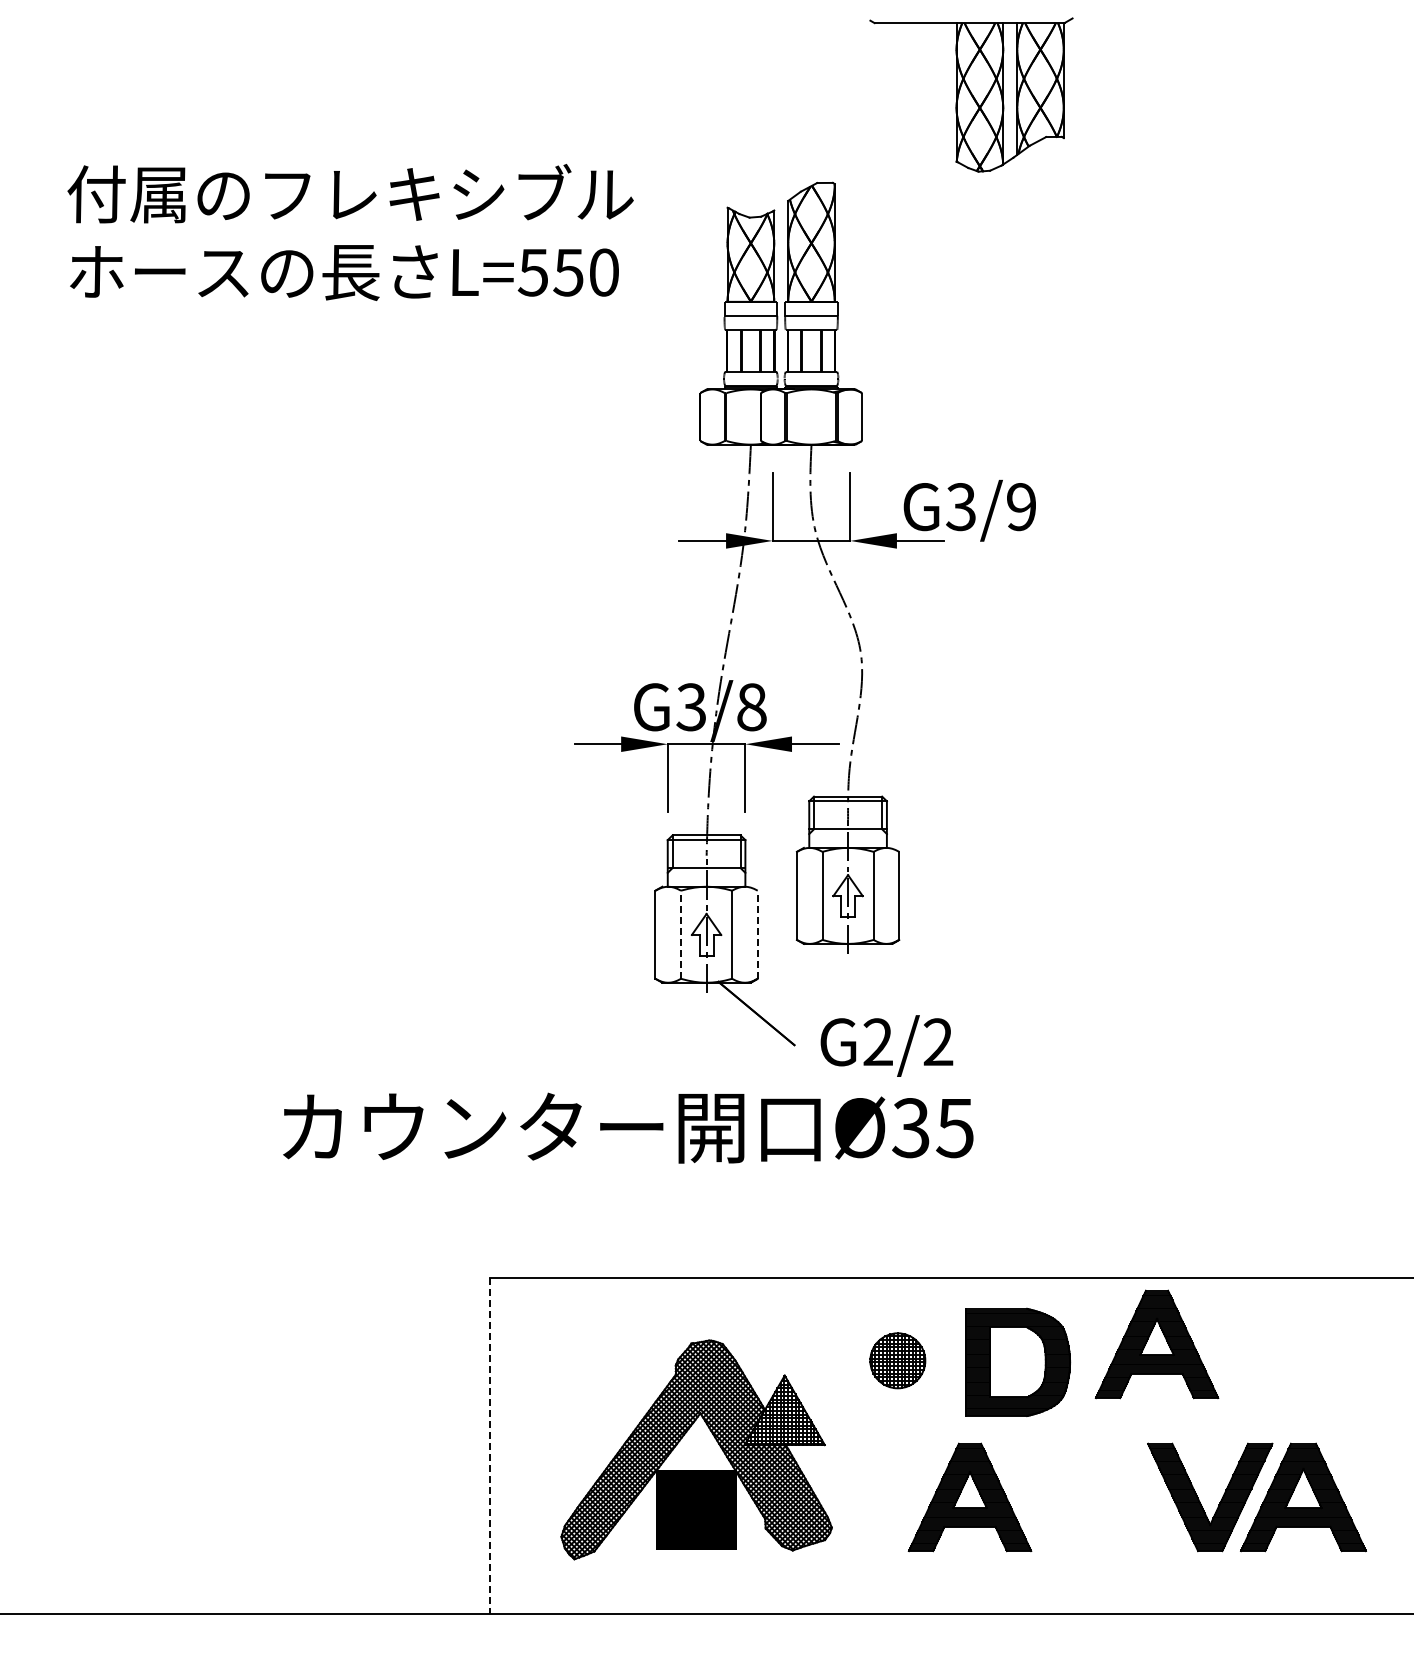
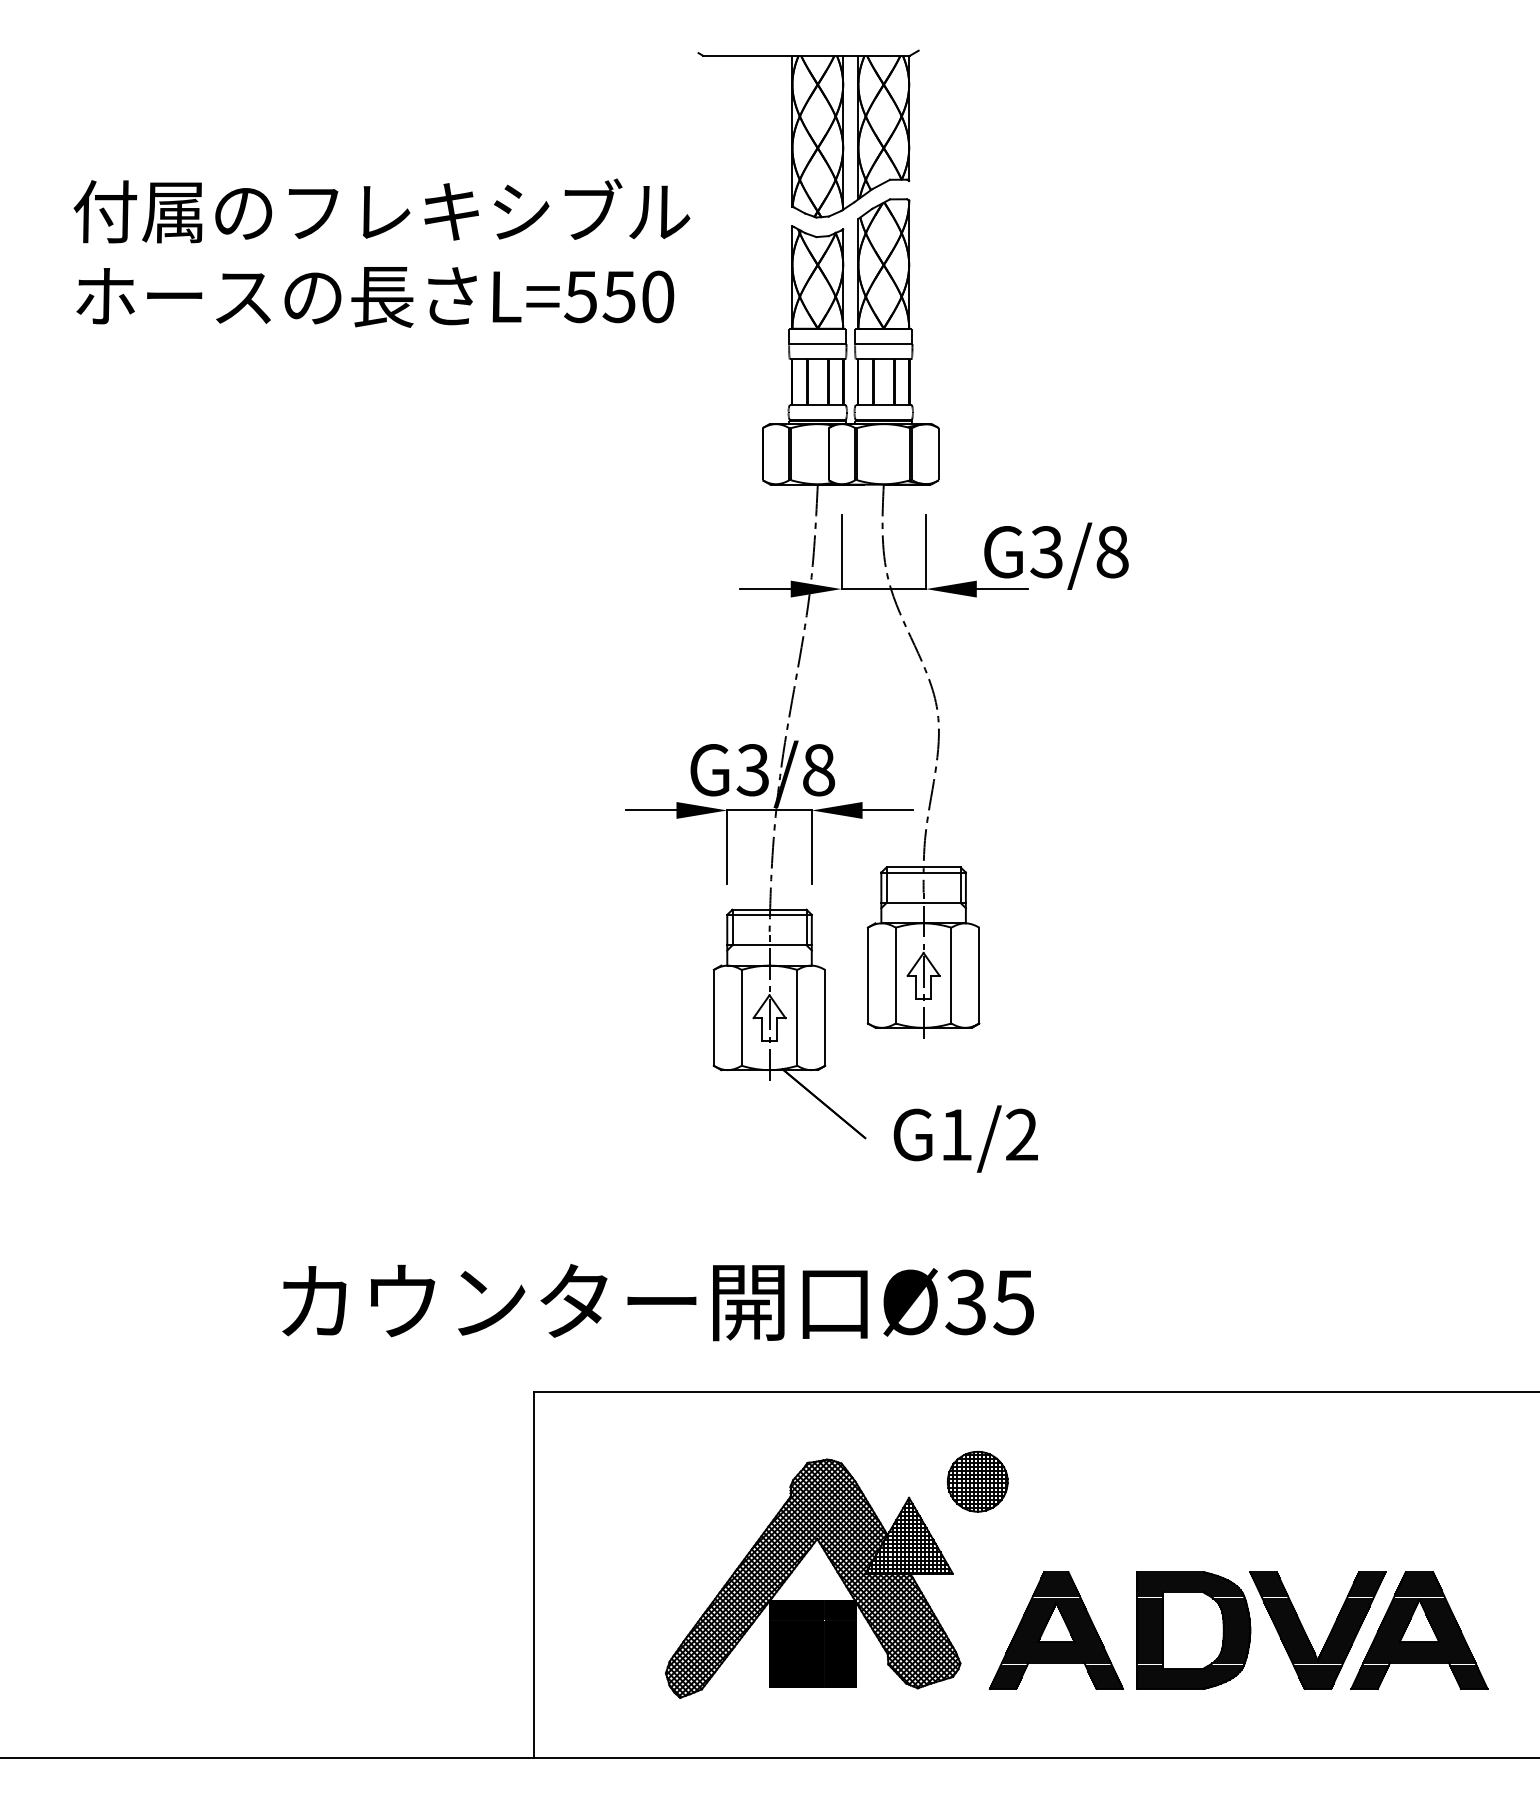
part: (971, 94) -> (808, 133), moved
text: (1021, 507) -> (1112, 552), G3/9 -> G3/8
line: (681, 934) -> (742, 1017), dashed -> solid
line: (757, 934) -> (824, 1017), dashed -> solid
text: (877, 1041) -> (955, 1134), G2/2 -> G1/2
text: (628, 1127) -> (658, 1301), moved
part: (1156, 1344) -> (1259, 1464), removed
part: (1018, 1361) -> (1194, 1629), moved
line: (490, 1446) -> (534, 1575), dashed -> solid
part: (696, 1449) -> (813, 1578), moved

